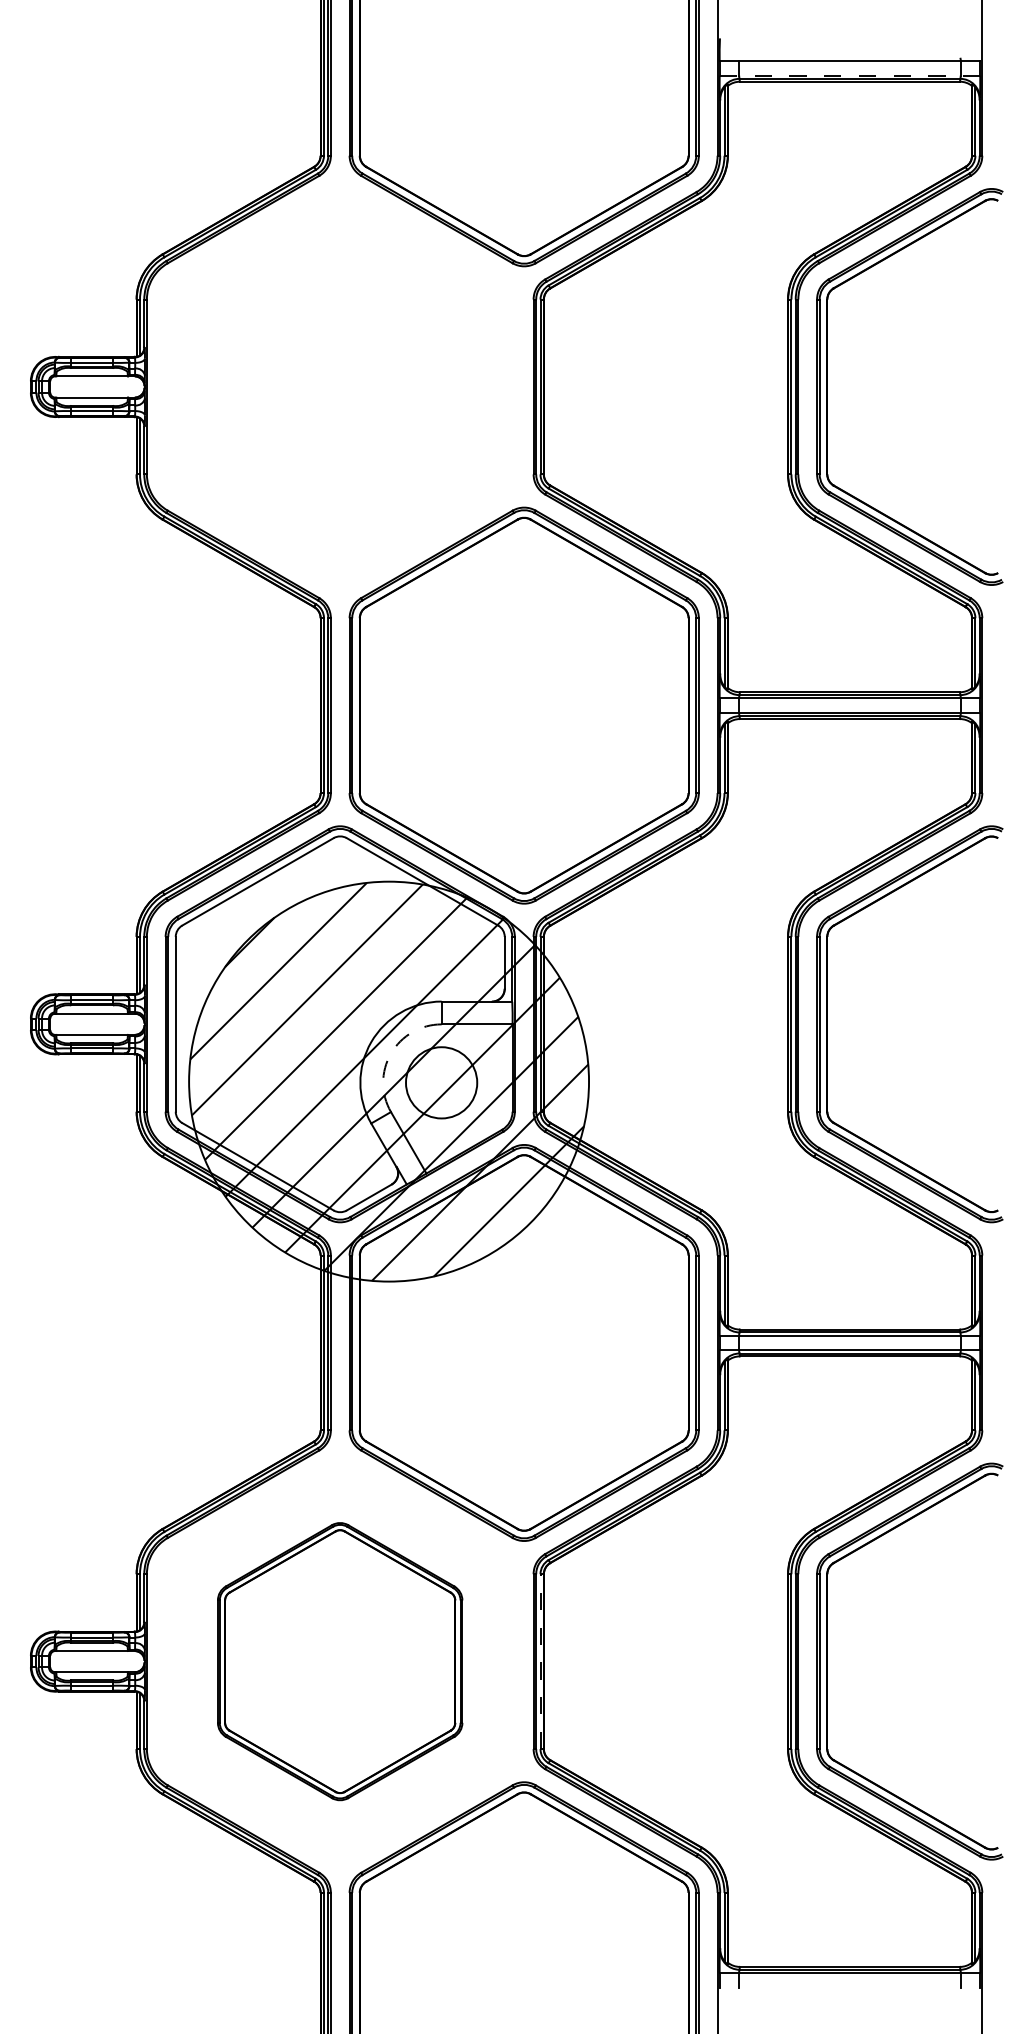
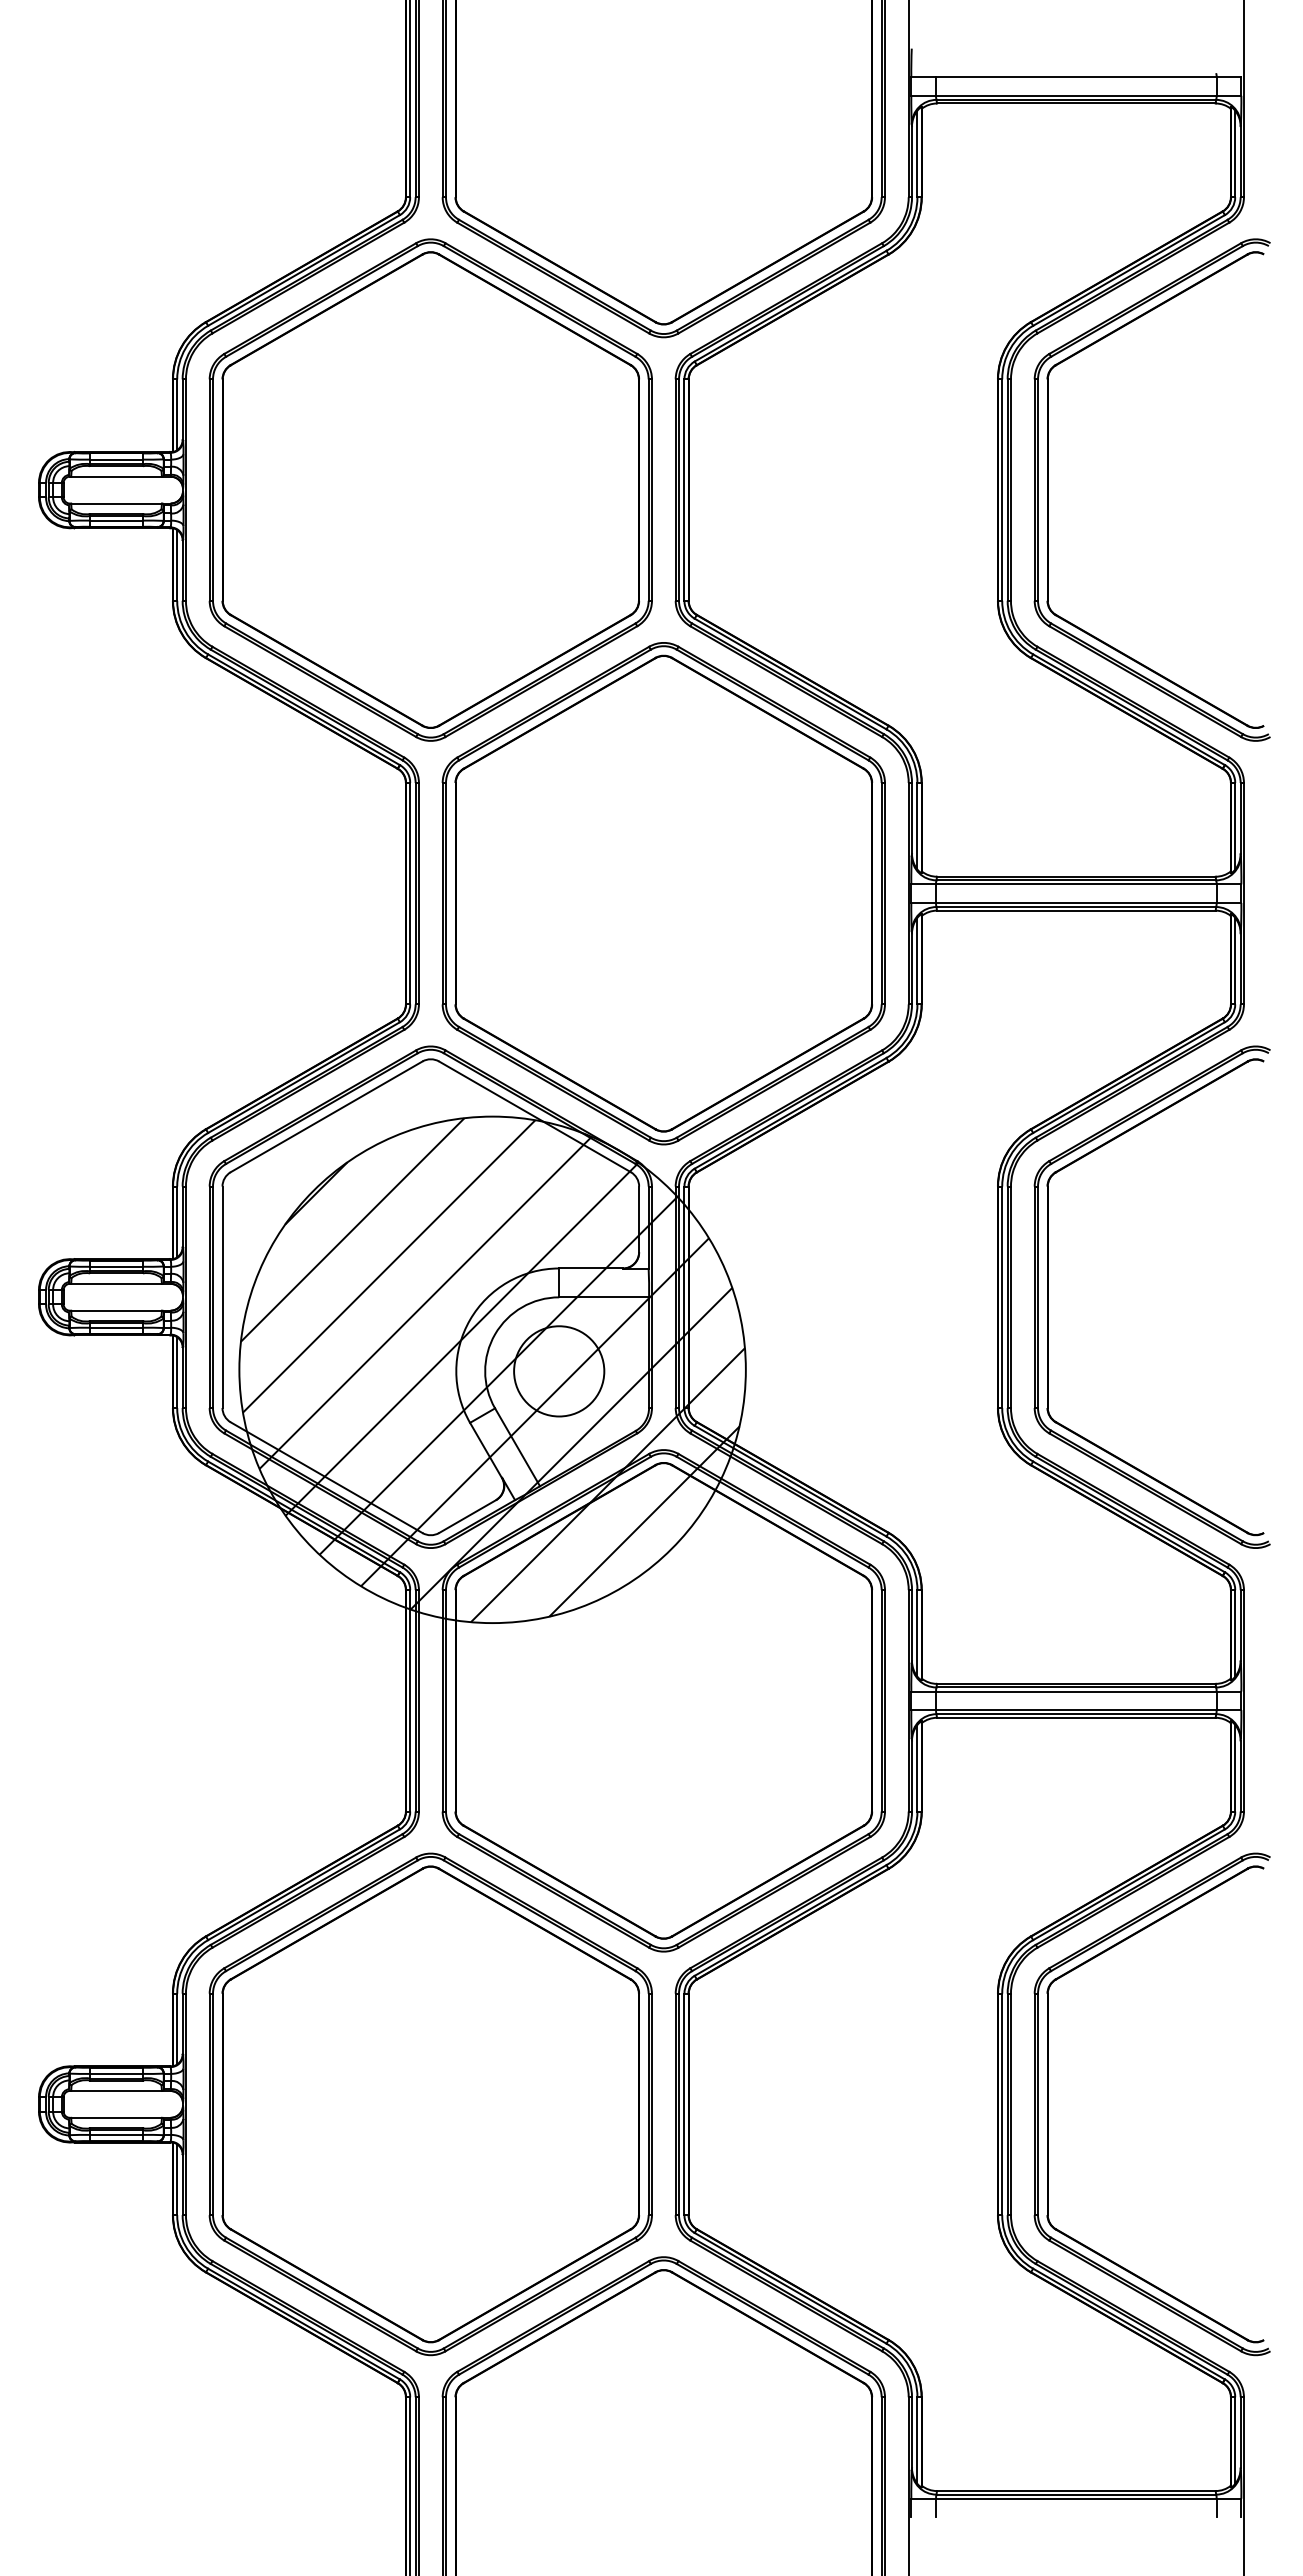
line: (850, 75) -> (1076, 95), dashed -> solid
part: (339, 386) -> (430, 489), added
arc: (391, 1053) -> (495, 1334), dashed -> solid
part: (339, 1661) -> (430, 2104), size x1.43
line: (540, 1661) -> (684, 2104), dashed -> solid

